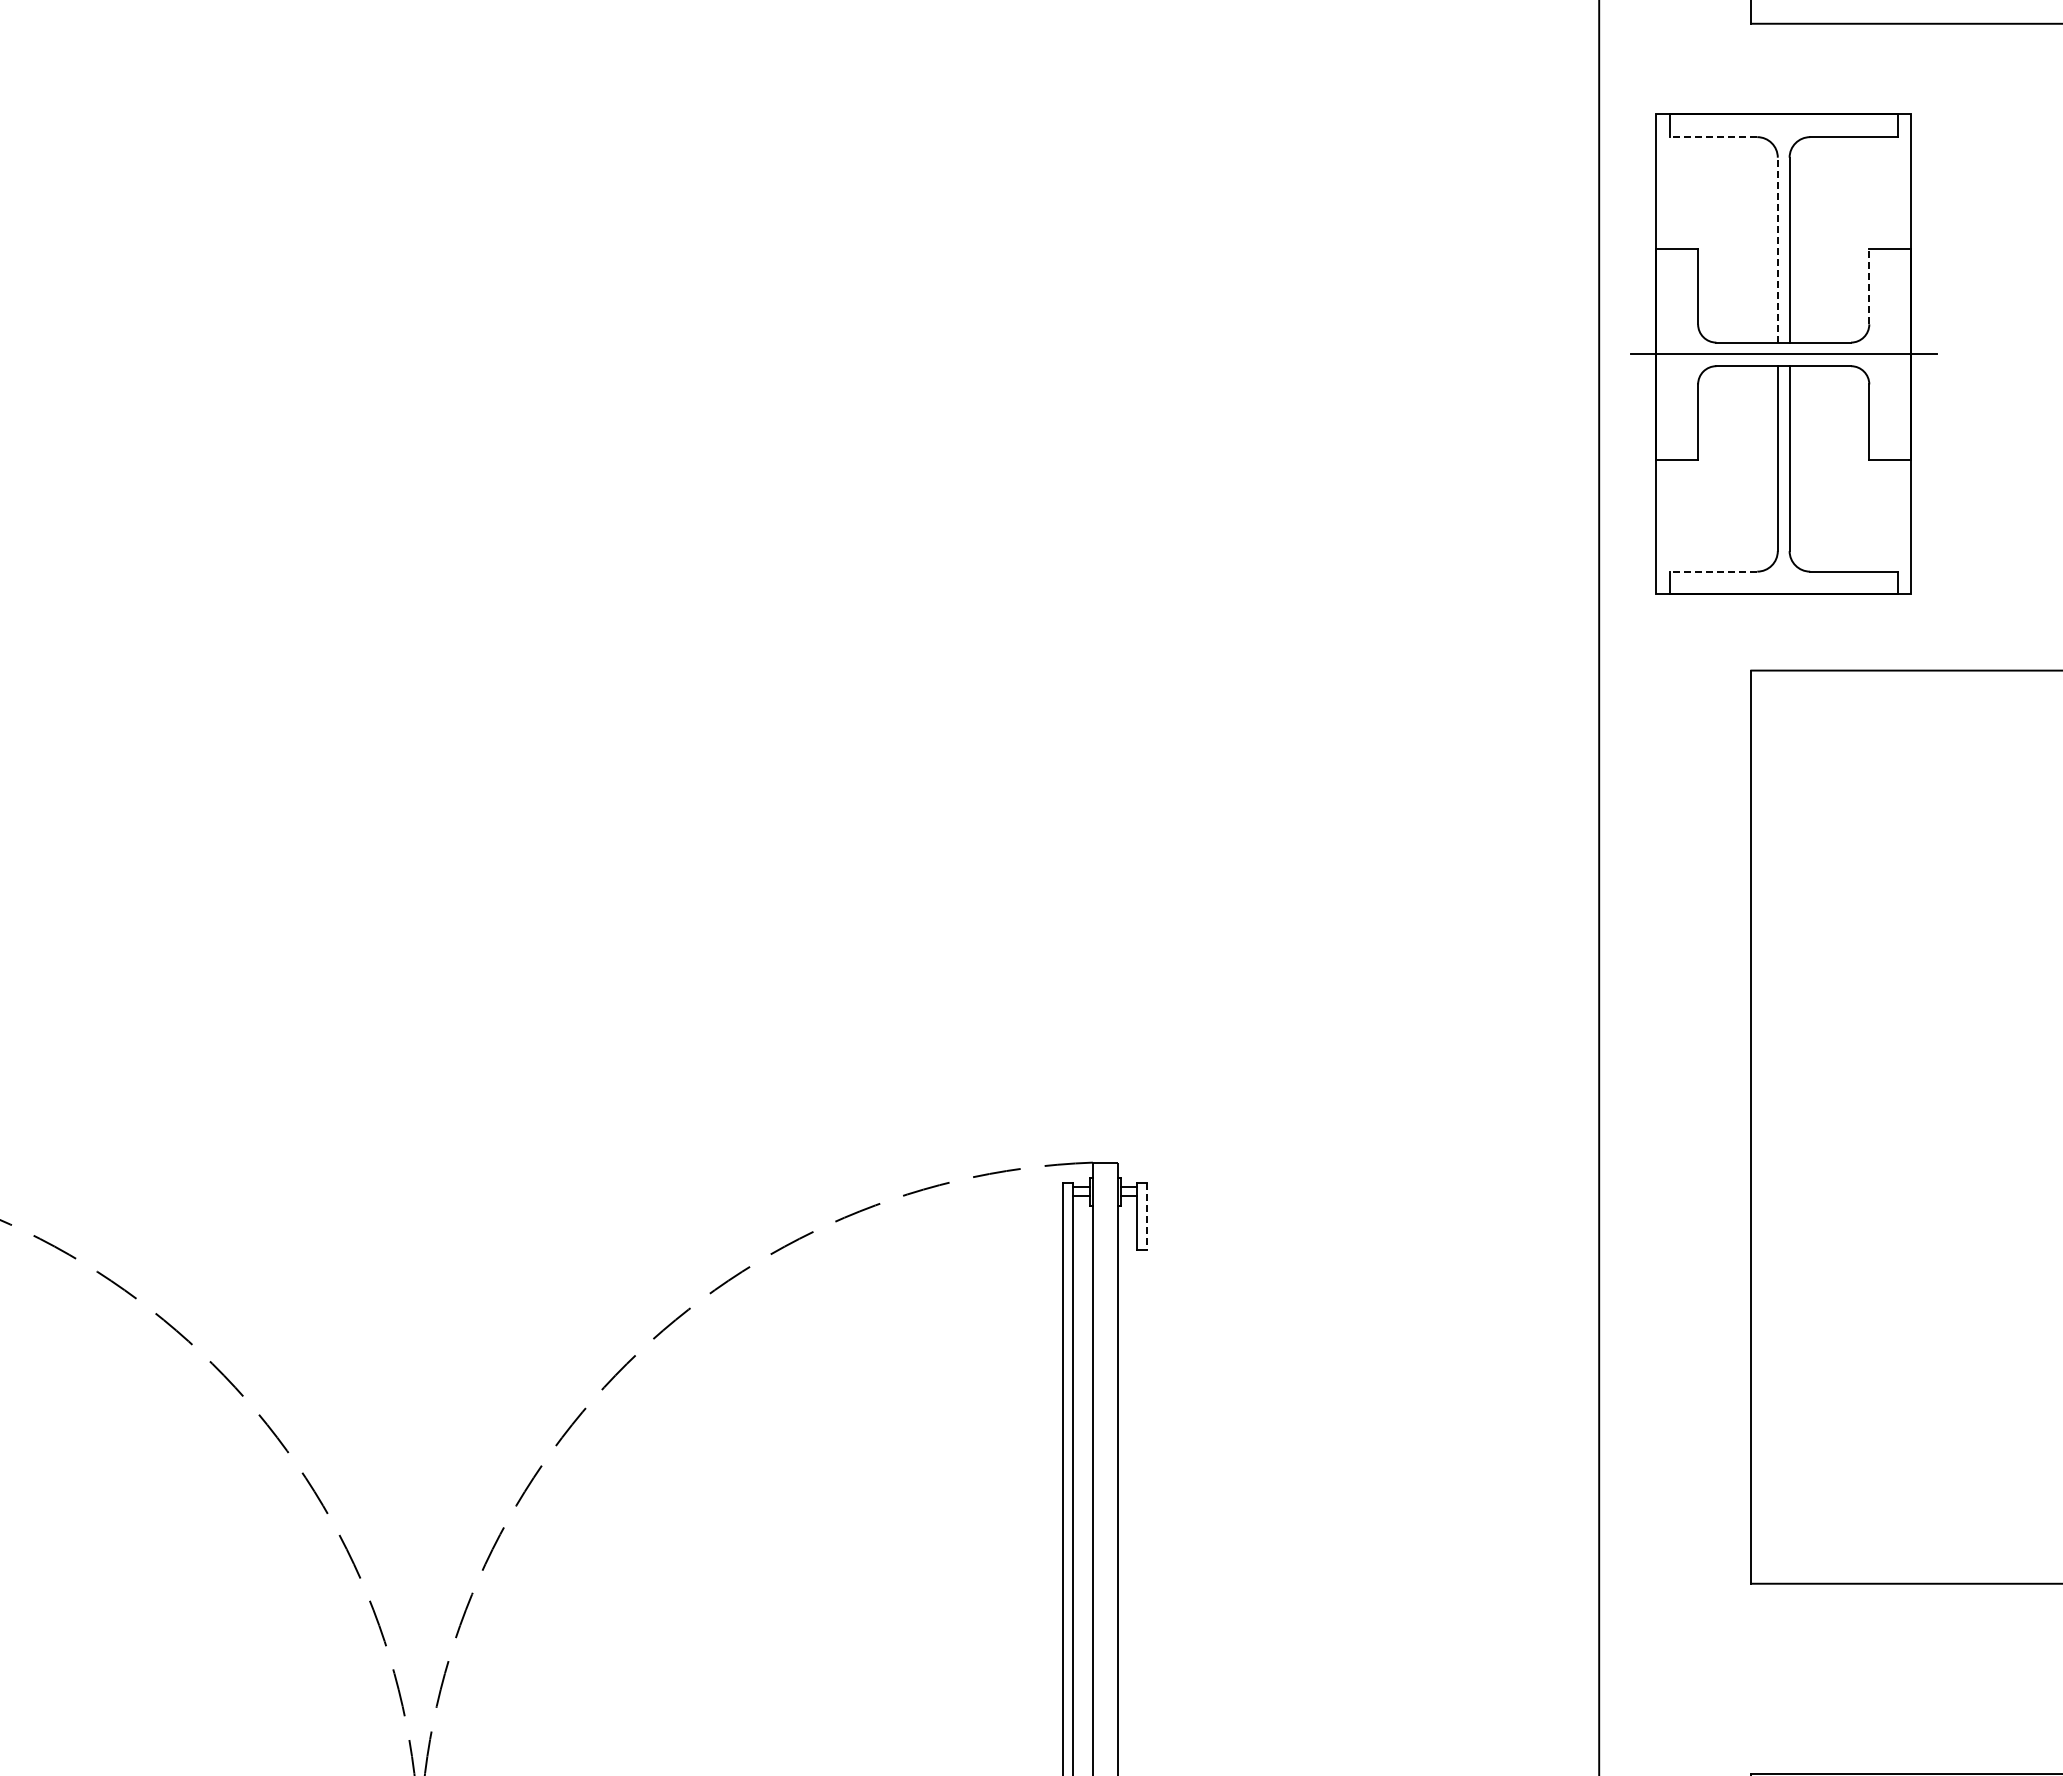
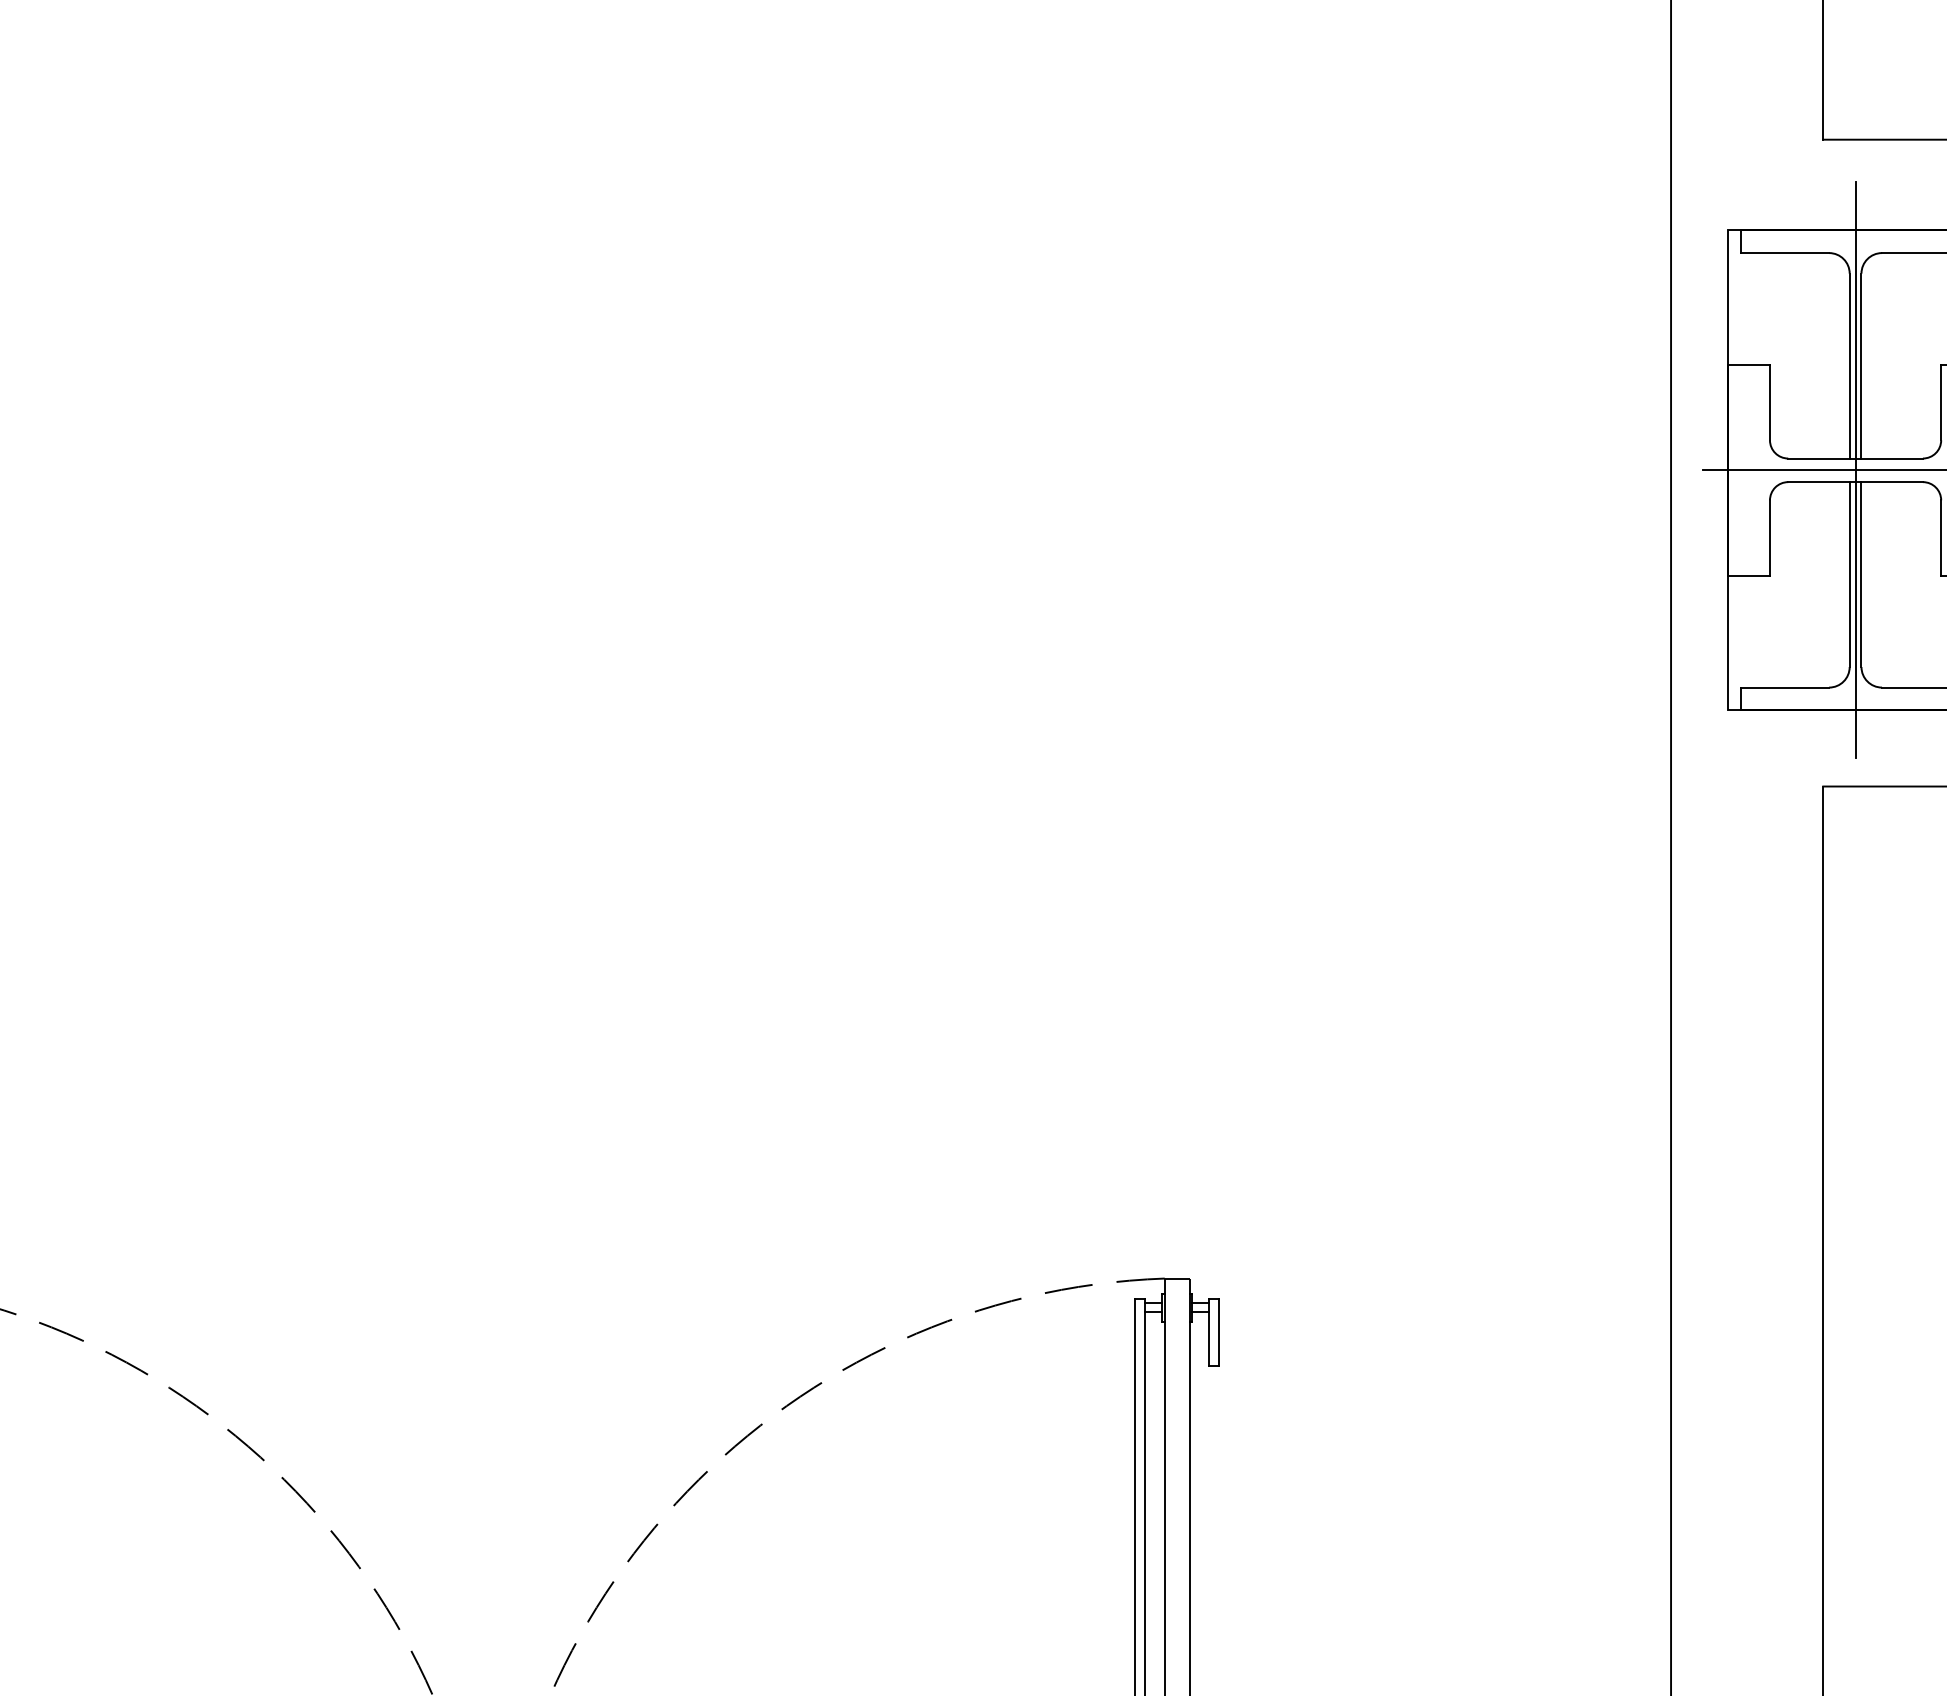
line: (1713, 137) -> (1785, 253), dashed -> solid
line: (1777, 249) -> (1849, 365), dashed -> solid
line: (1869, 286) -> (1941, 402), dashed -> solid
line: (1783, 354) -> (1855, 470), added
line: (1713, 571) -> (1785, 687), dashed -> solid
line: (1147, 1216) -> (1219, 1332), dashed -> solid

